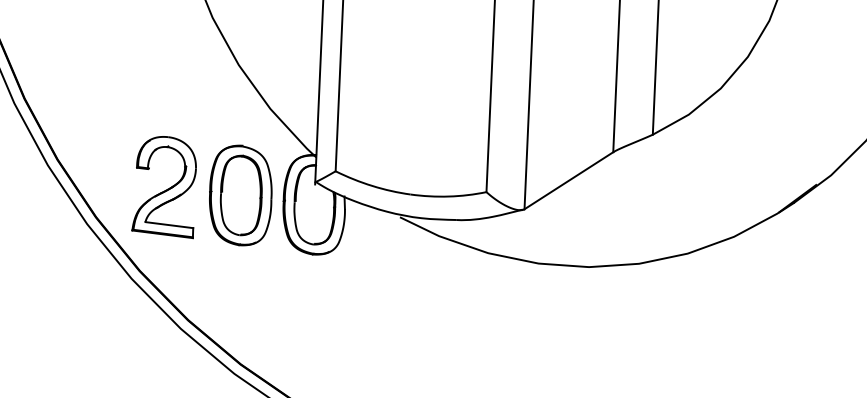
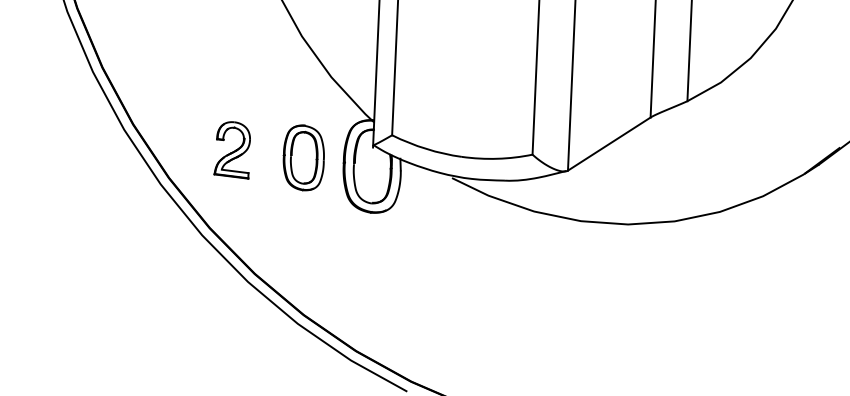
part: (163, 187) -> (231, 150), size x0.6
part: (240, 195) -> (303, 157), size x0.7

